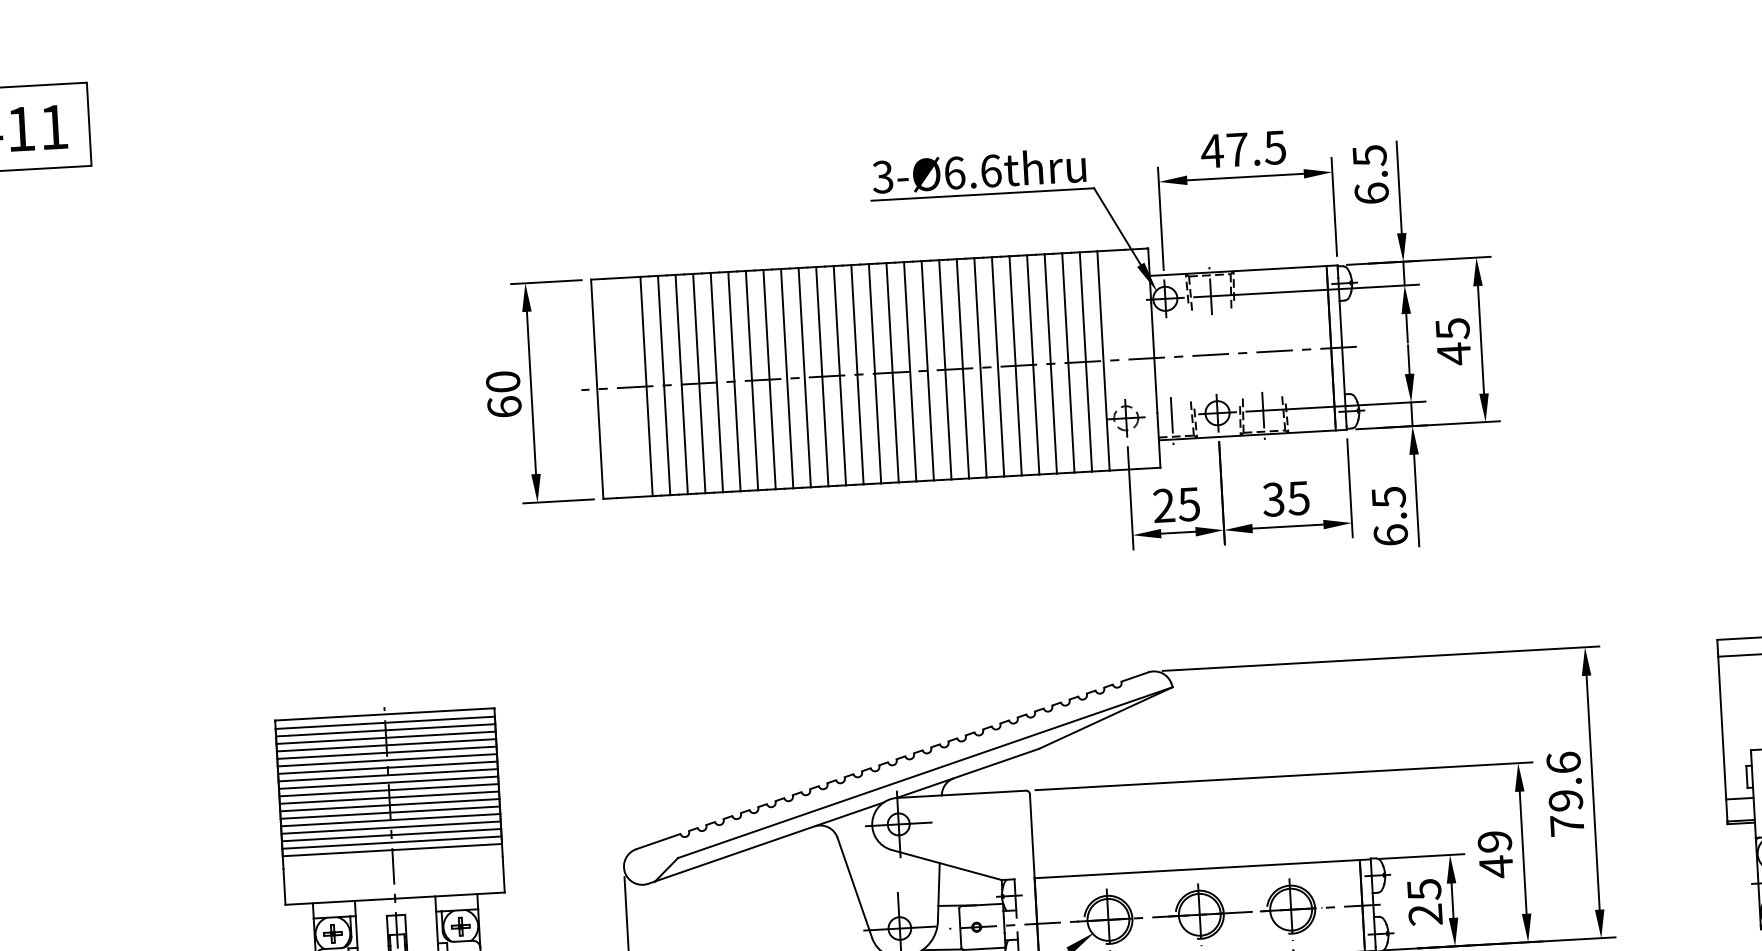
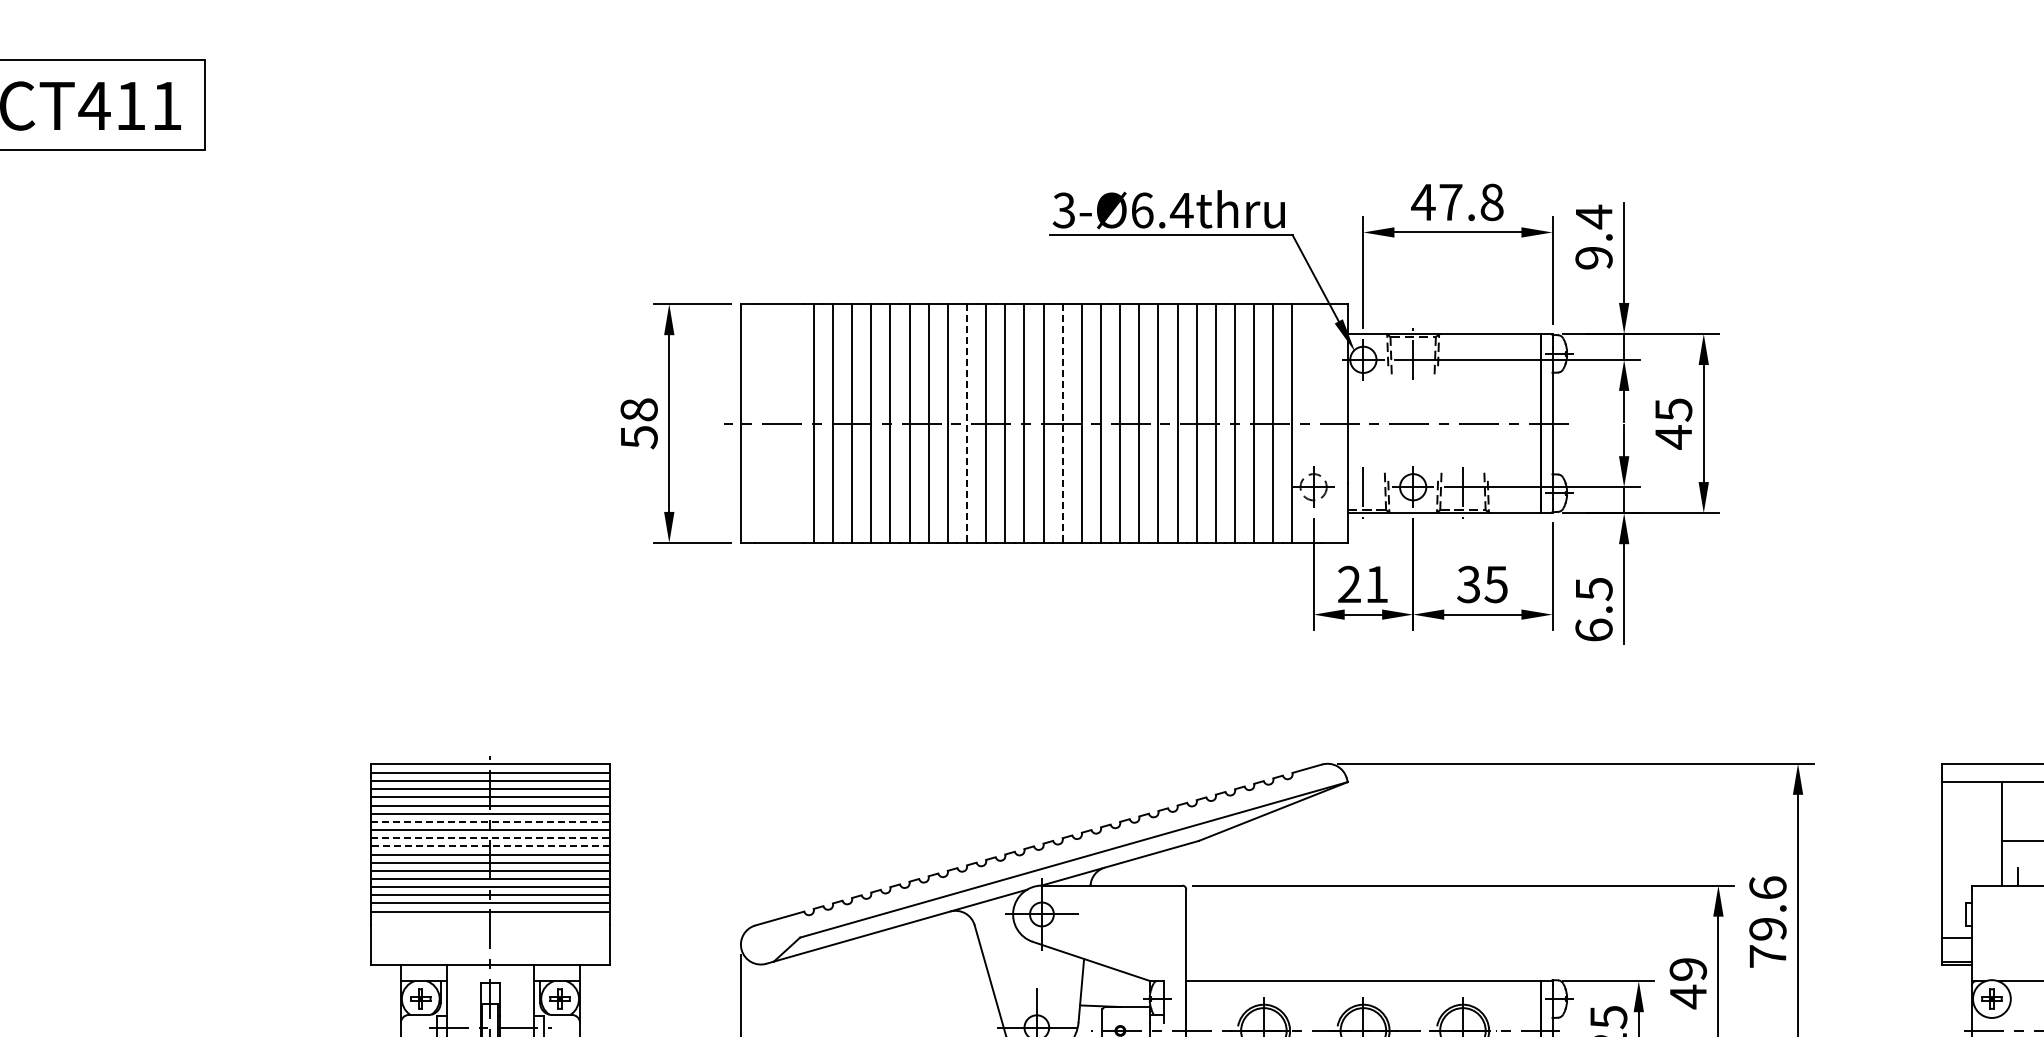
text: (1274, 147) -> (1491, 202), 47.5 -> 47.8
text: (990, 171) -> (1181, 210), 3-Ø6.6thru -> 3-Ø6.4thru
text: (1370, 173) -> (1593, 236), 6.5 -> 9.4
line: (892, 373) -> (1062, 424), solid -> dashed
line: (804, 378) -> (966, 424), solid -> dashed
line: (646, 386) -> (794, 423), removed
text: (503, 394) -> (638, 423), 60 -> 58
text: (1188, 504) -> (1376, 584), 25 -> 21
line: (387, 767) -> (490, 821), solid -> dashed
line: (388, 782) -> (490, 838), solid -> dashed
line: (388, 790) -> (489, 846), solid -> dashed

